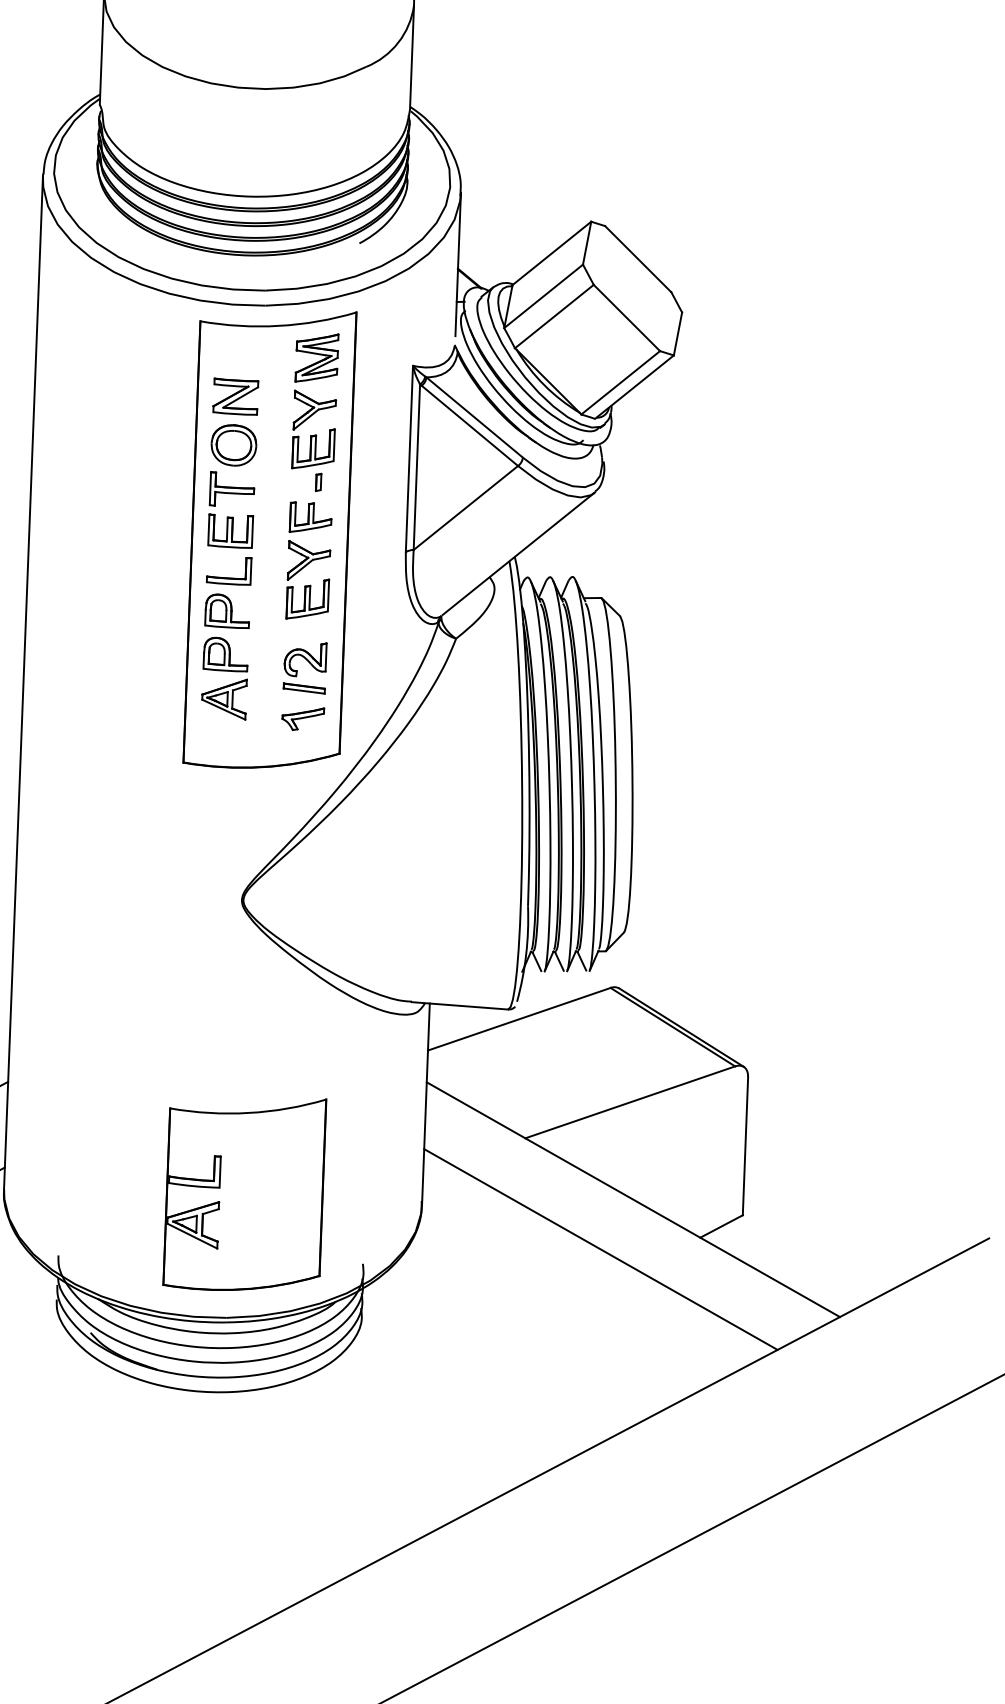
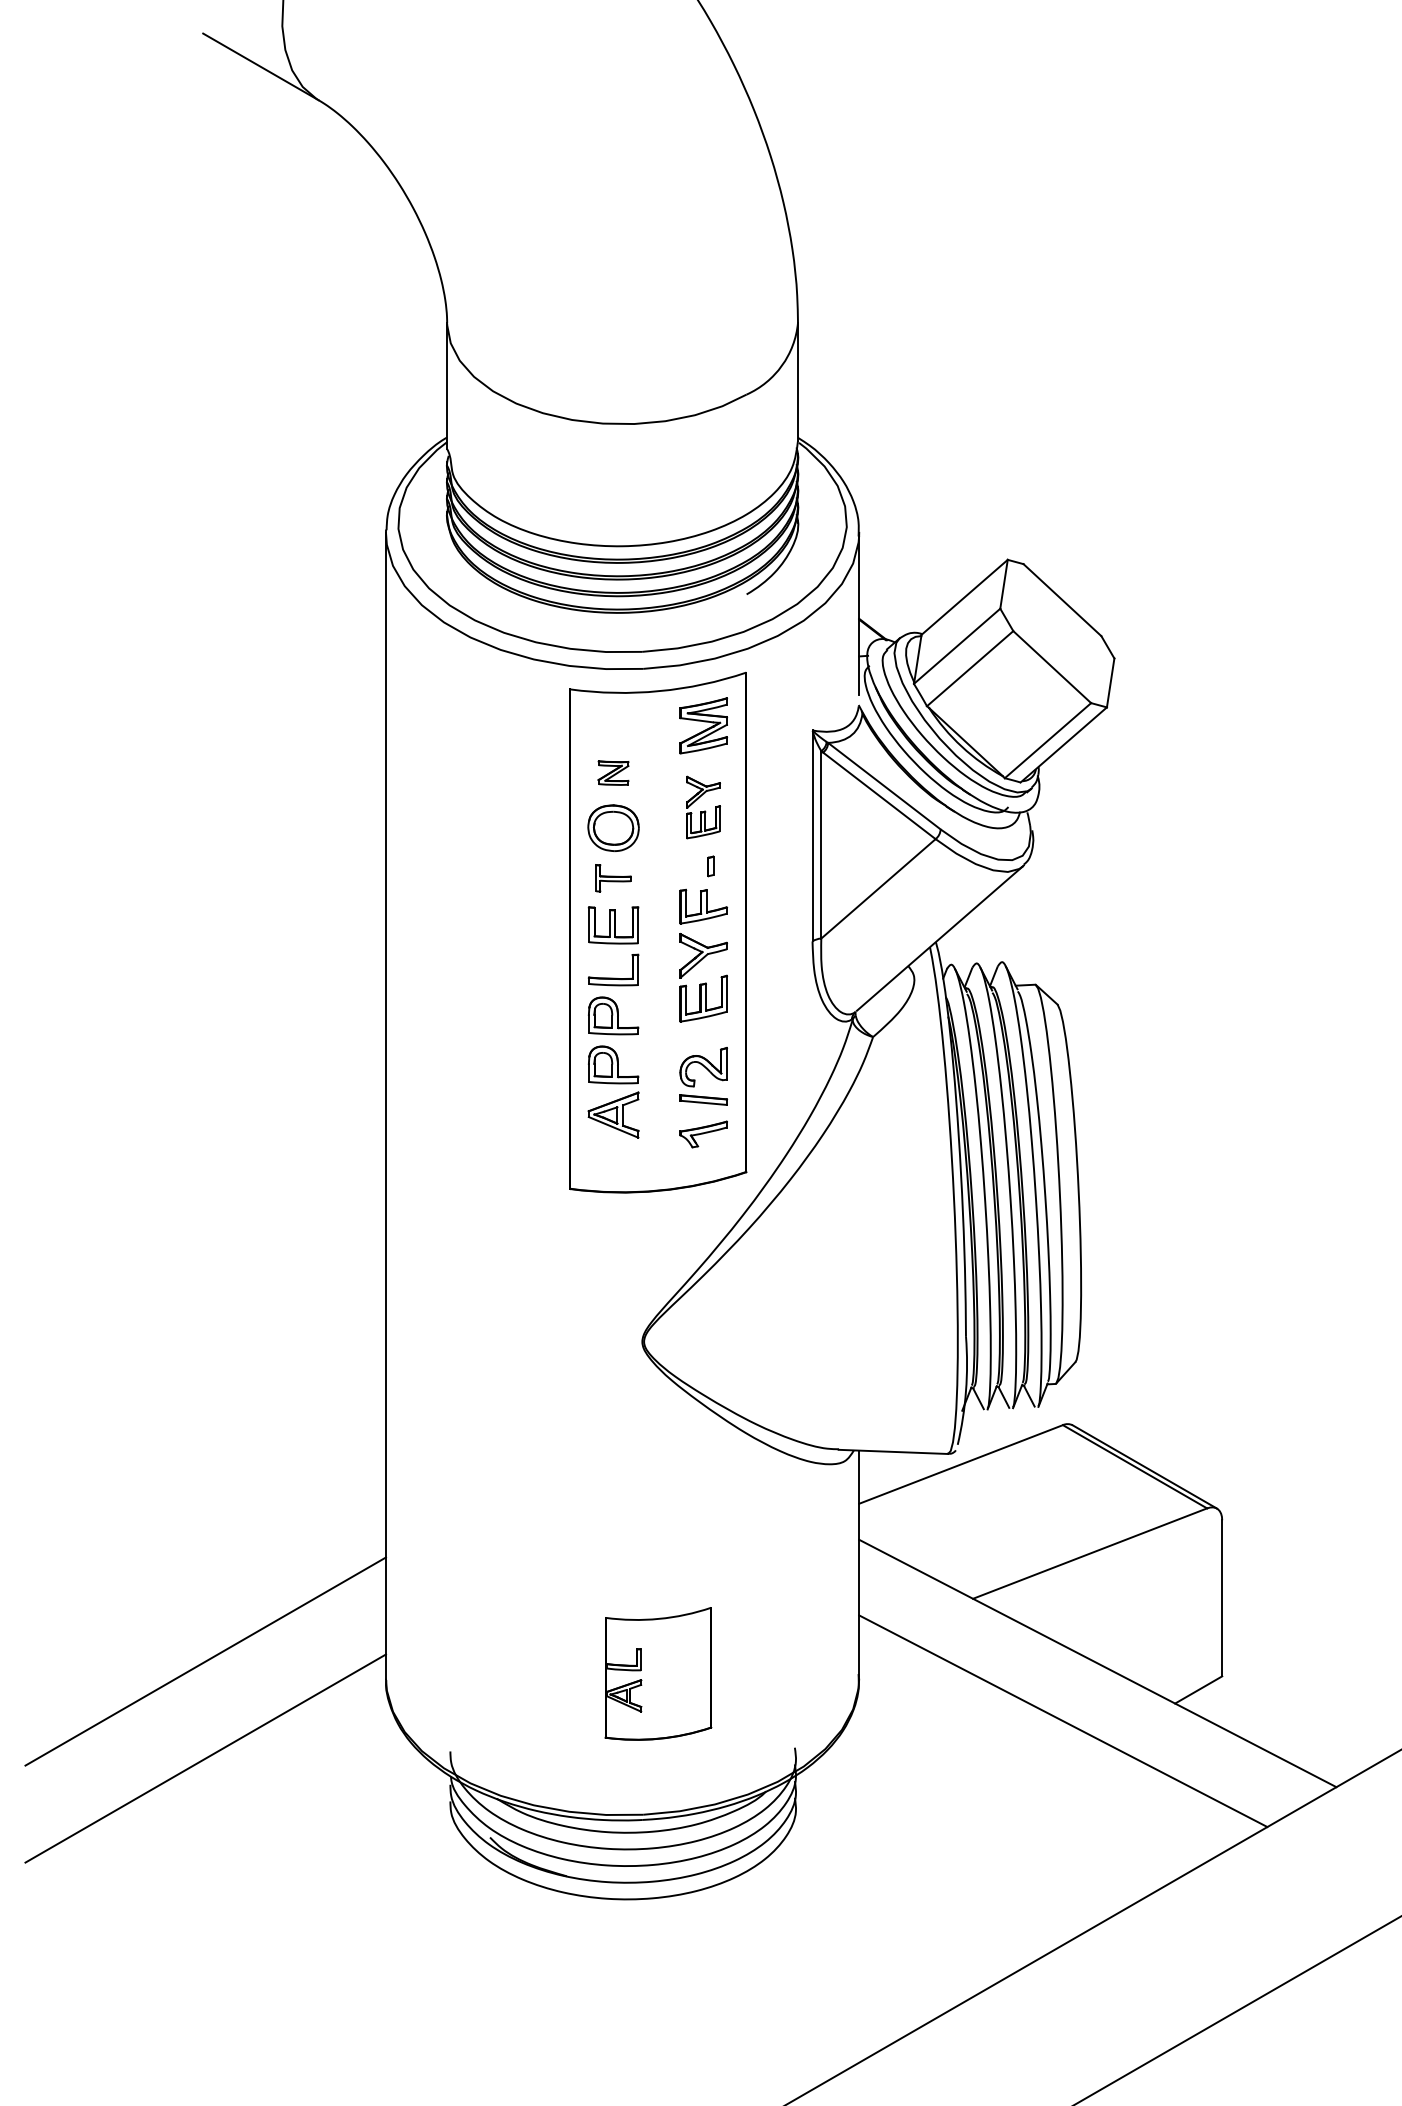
part: (235, 396) -> (613, 772), size x0.6
part: (314, 430) -> (703, 807), size x0.7
part: (232, 489) -> (613, 878), size x0.7
part: (244, 1193) -> (658, 1673), size x0.6

